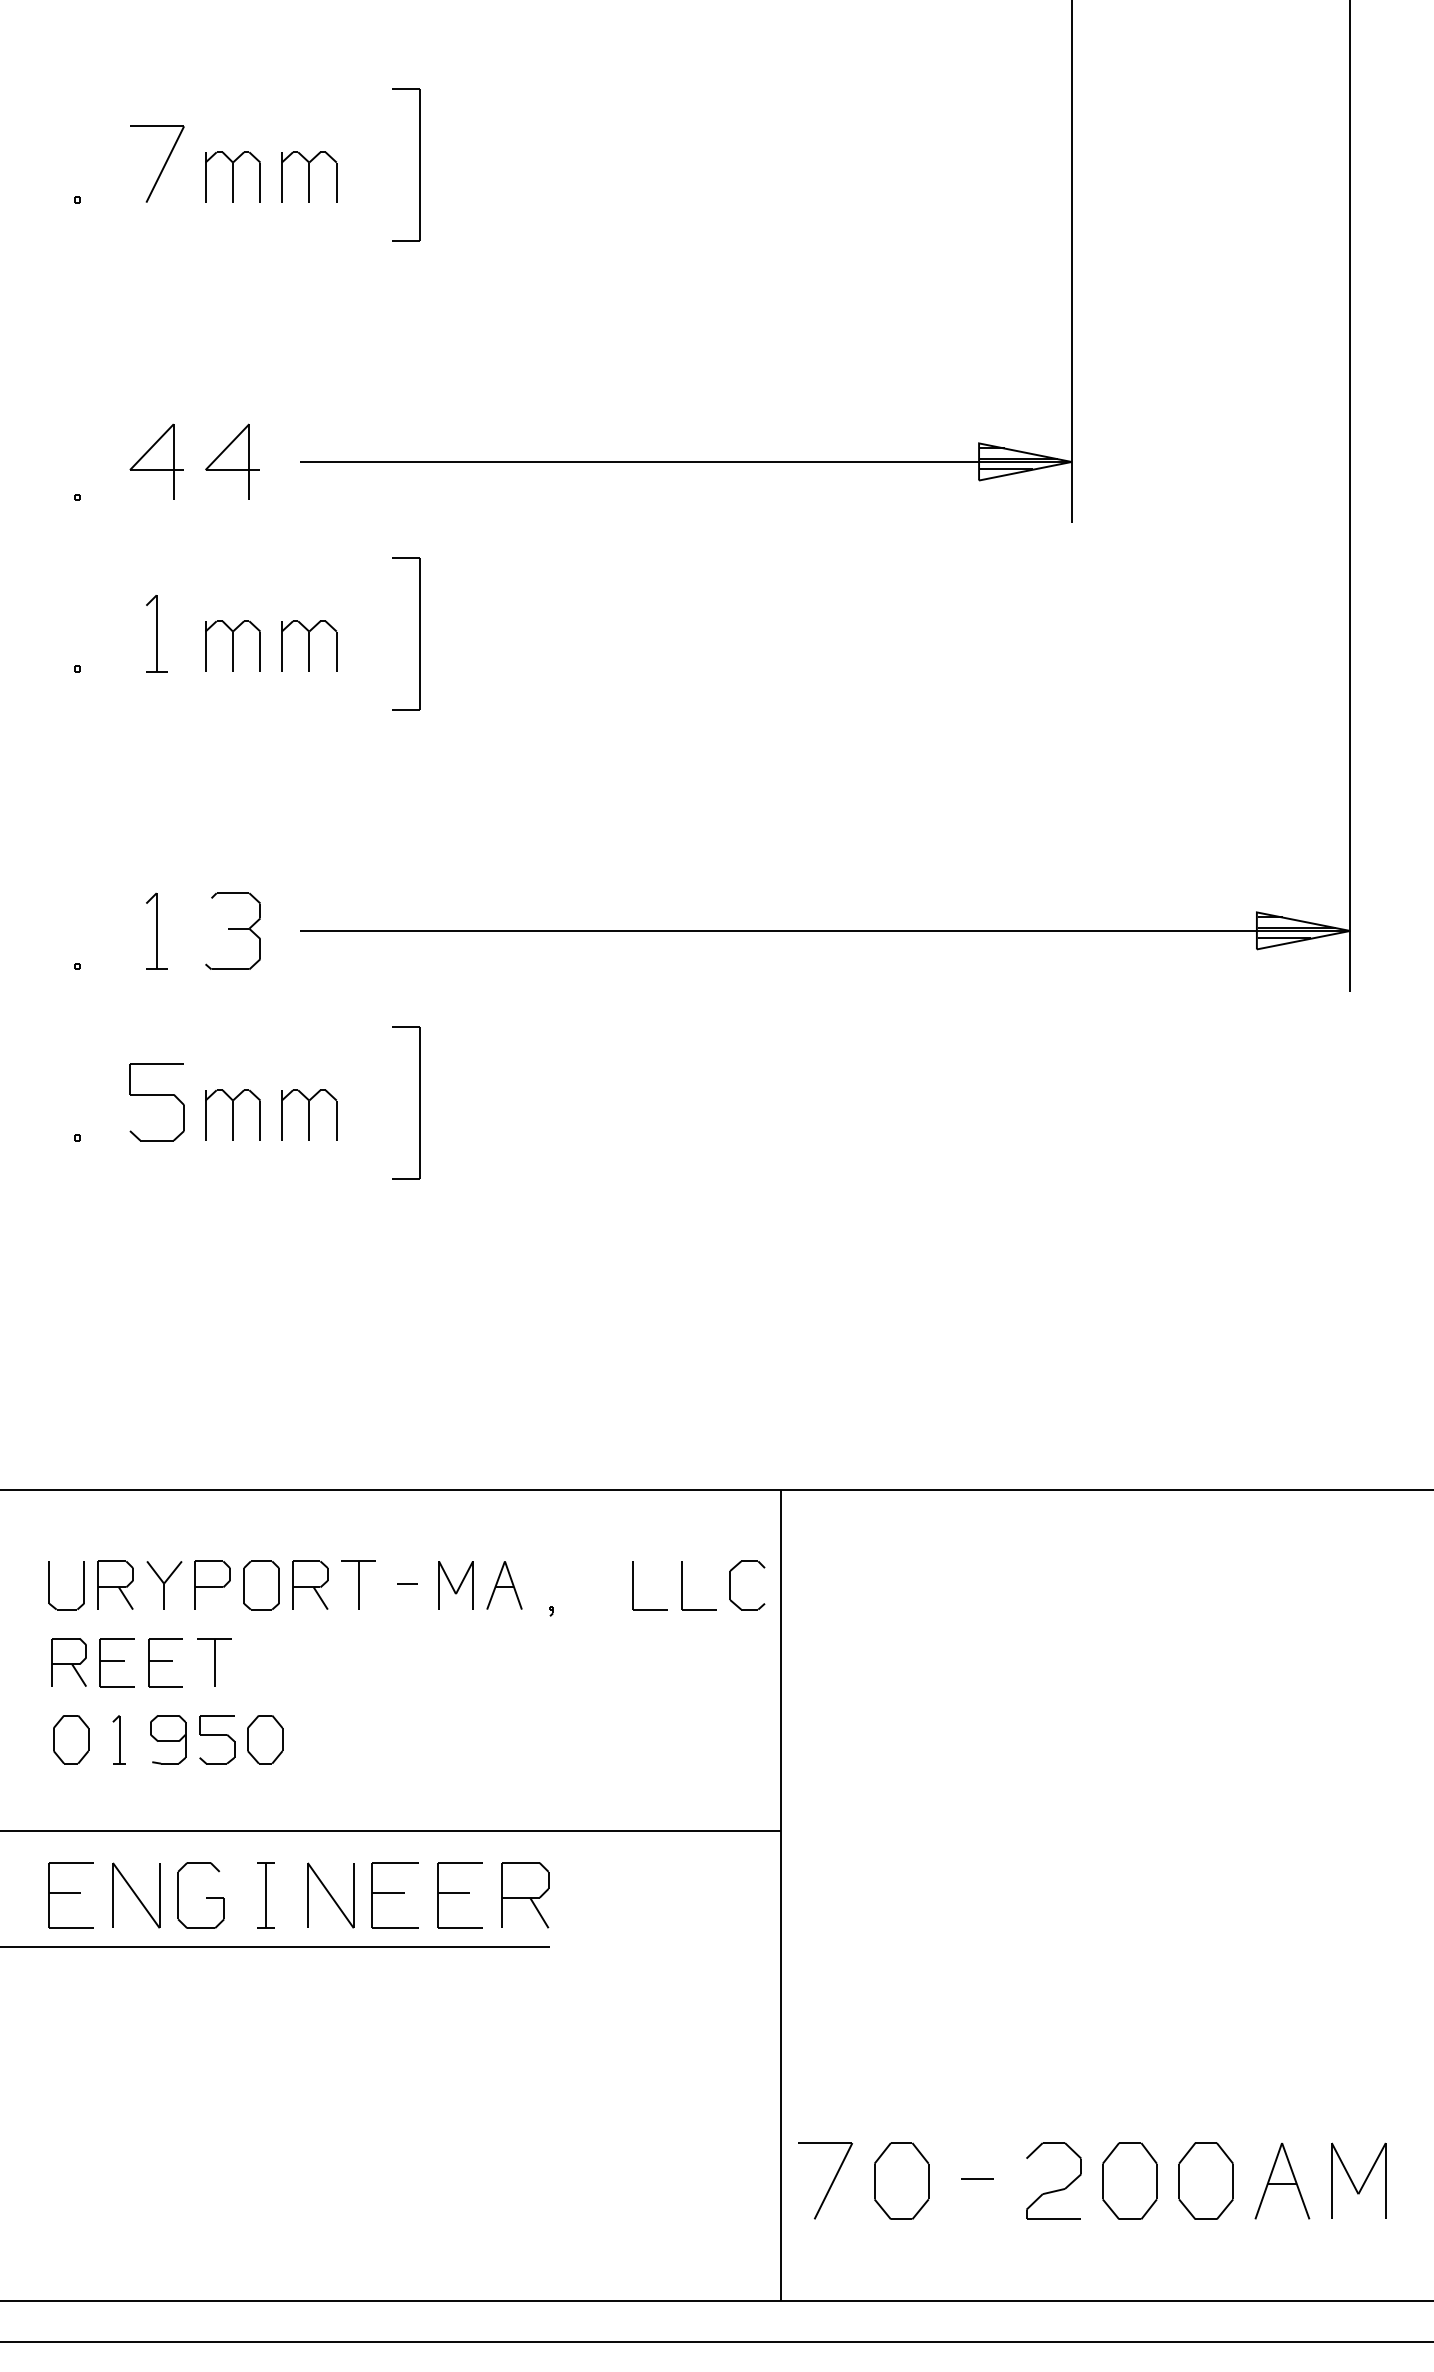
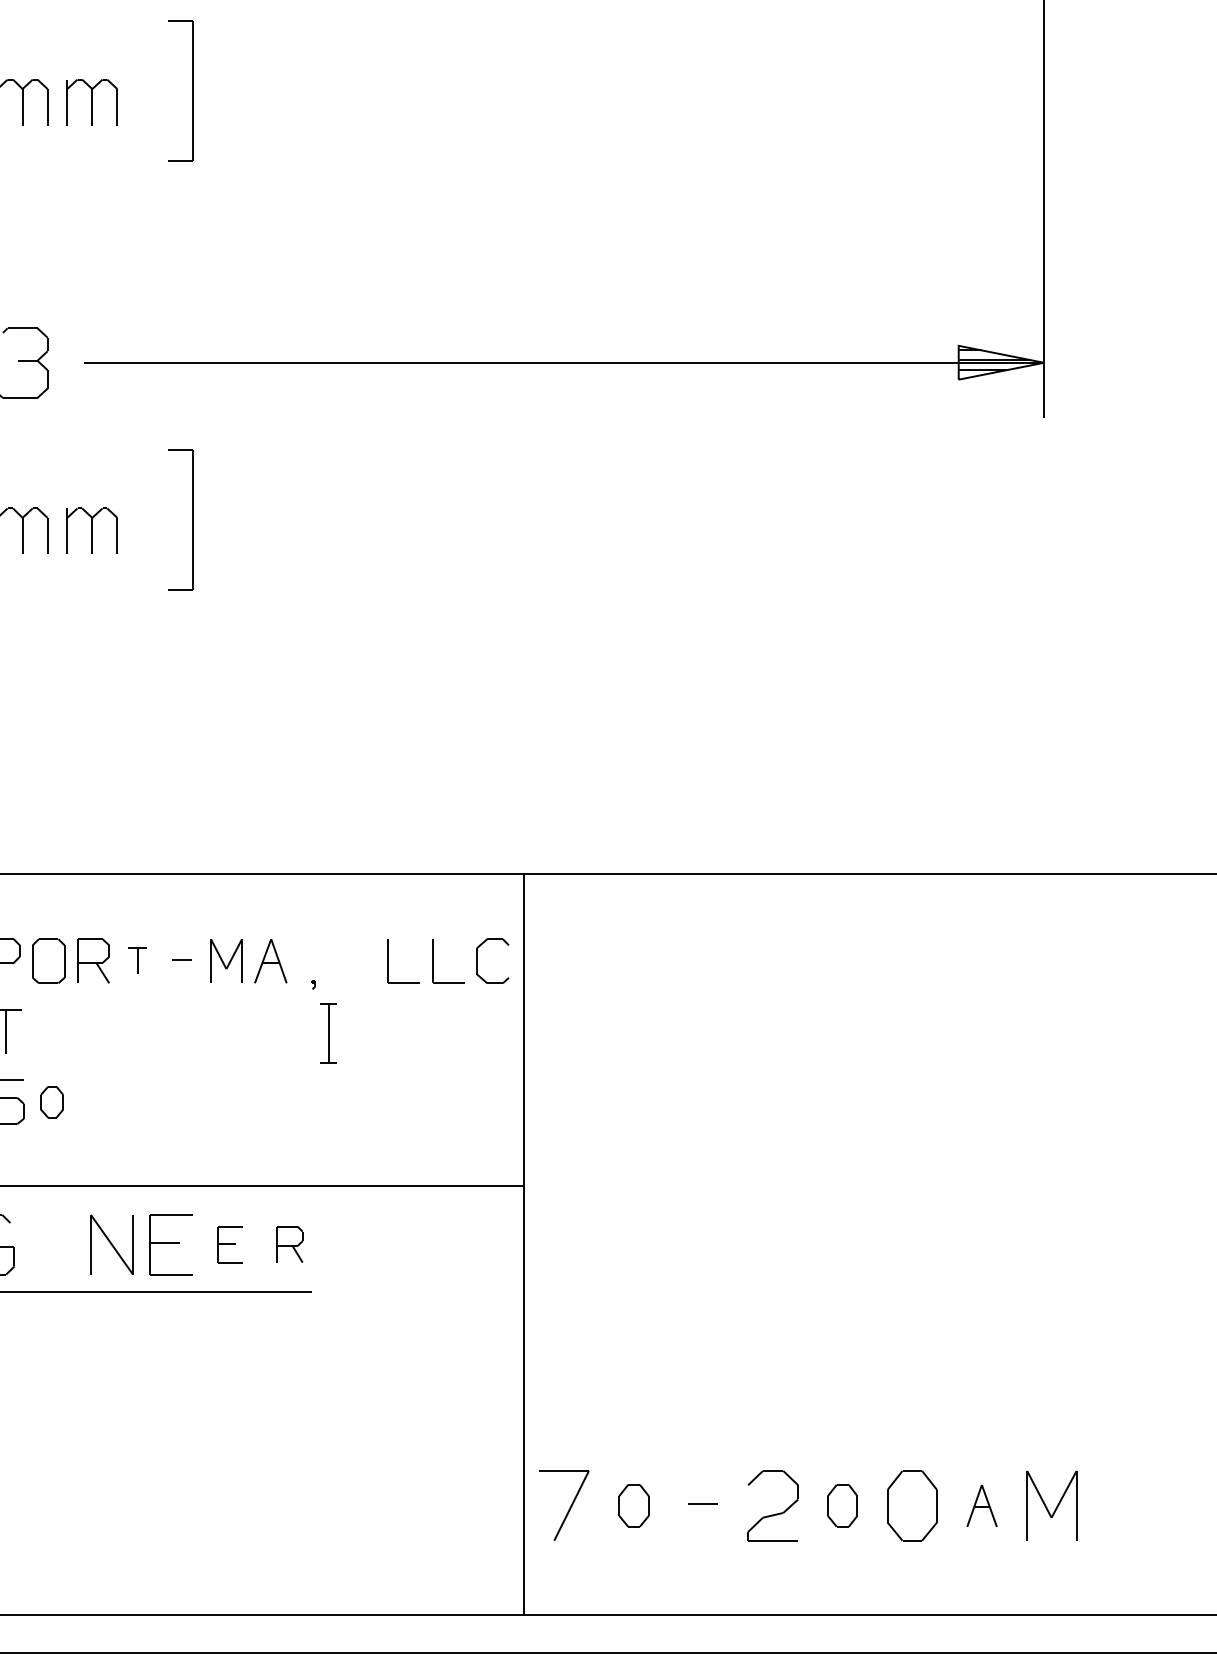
part: (358, 1584) -> (137, 960), size x0.6
part: (265, 1739) -> (52, 1102), size x0.7
part: (265, 1895) -> (328, 1033), moved
part: (459, 1895) -> (229, 1244), size x0.6
part: (525, 1895) -> (290, 1244), size x0.6
part: (901, 2180) -> (633, 1505), size x0.6
part: (1129, 2180) -> (842, 1505), size x0.6
part: (1282, 2181) -> (982, 1506), size x0.6

